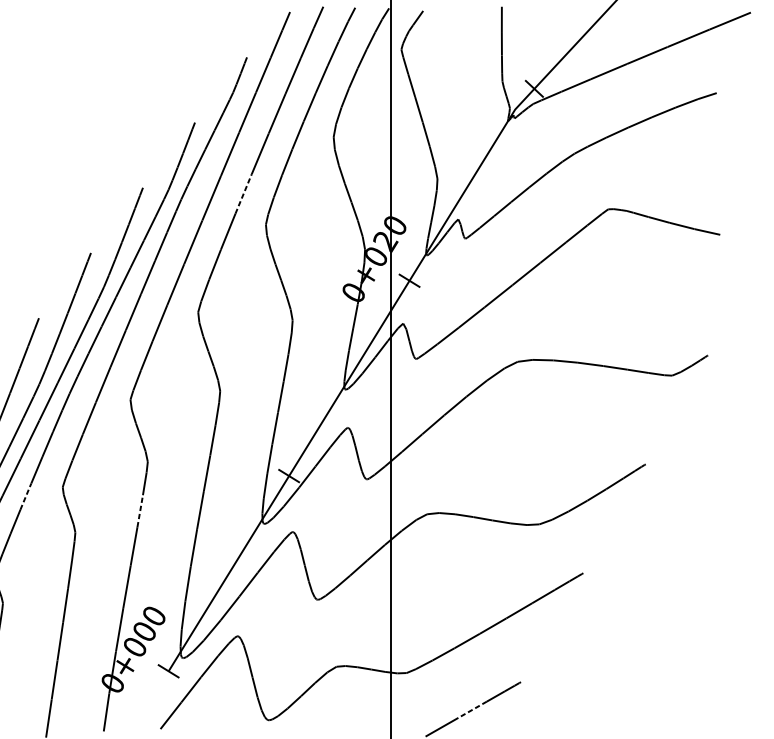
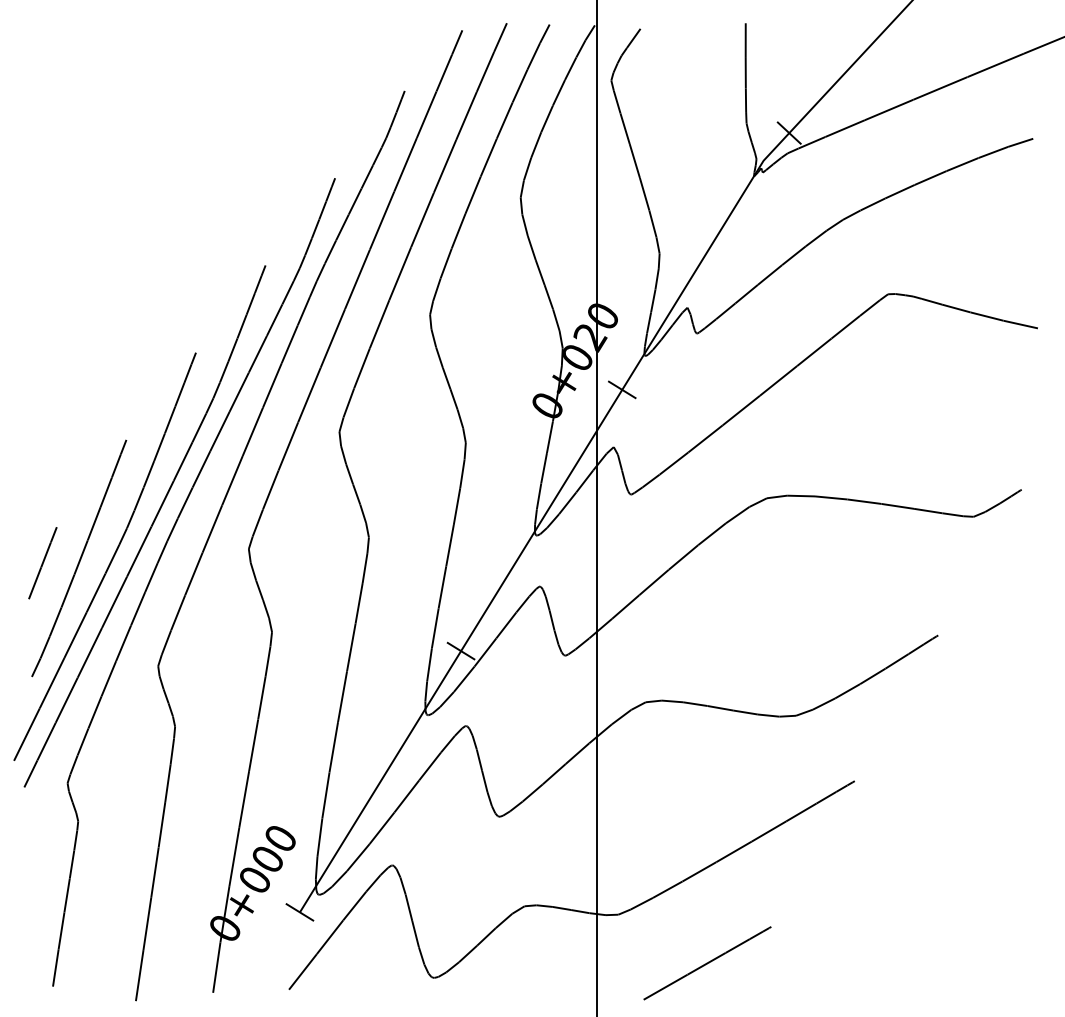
line: (243, 193) -> (400, 273), dashed -> solid
line: (26, 496) -> (109, 678), dashed -> solid
line: (139, 511) -> (261, 698), dashed -> solid
line: (472, 709) -> (706, 963), dashed -> solid

